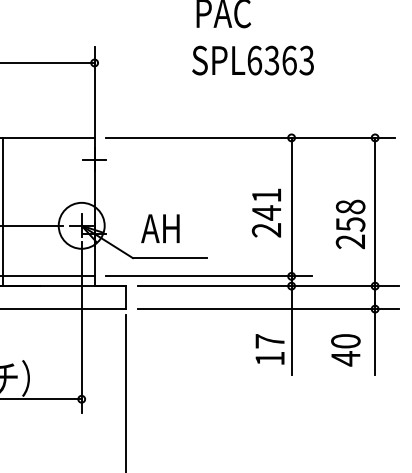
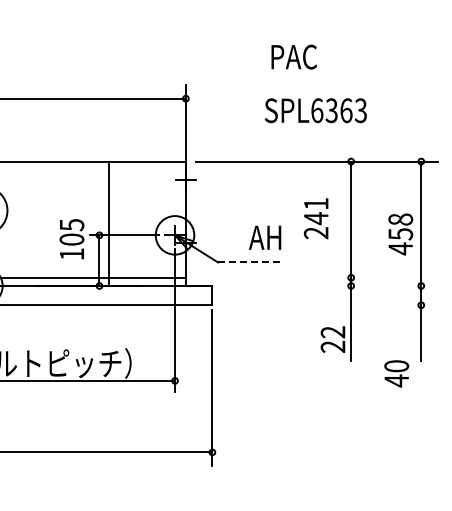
text: (252, 60) -> (315, 110), moved
text: (265, 212) -> (315, 218), moved
text: (160, 228) -> (265, 237), moved
text: (350, 241) -> (400, 248), 258 -> 458
line: (170, 258) -> (249, 262), solid -> dashed
line: (208, 276) -> (281, 277), removed
line: (268, 285) -> (331, 285), removed
line: (268, 309) -> (331, 305), removed
text: (269, 349) -> (332, 339), 17 -> 22
text: (345, 349) -> (396, 373), moved

